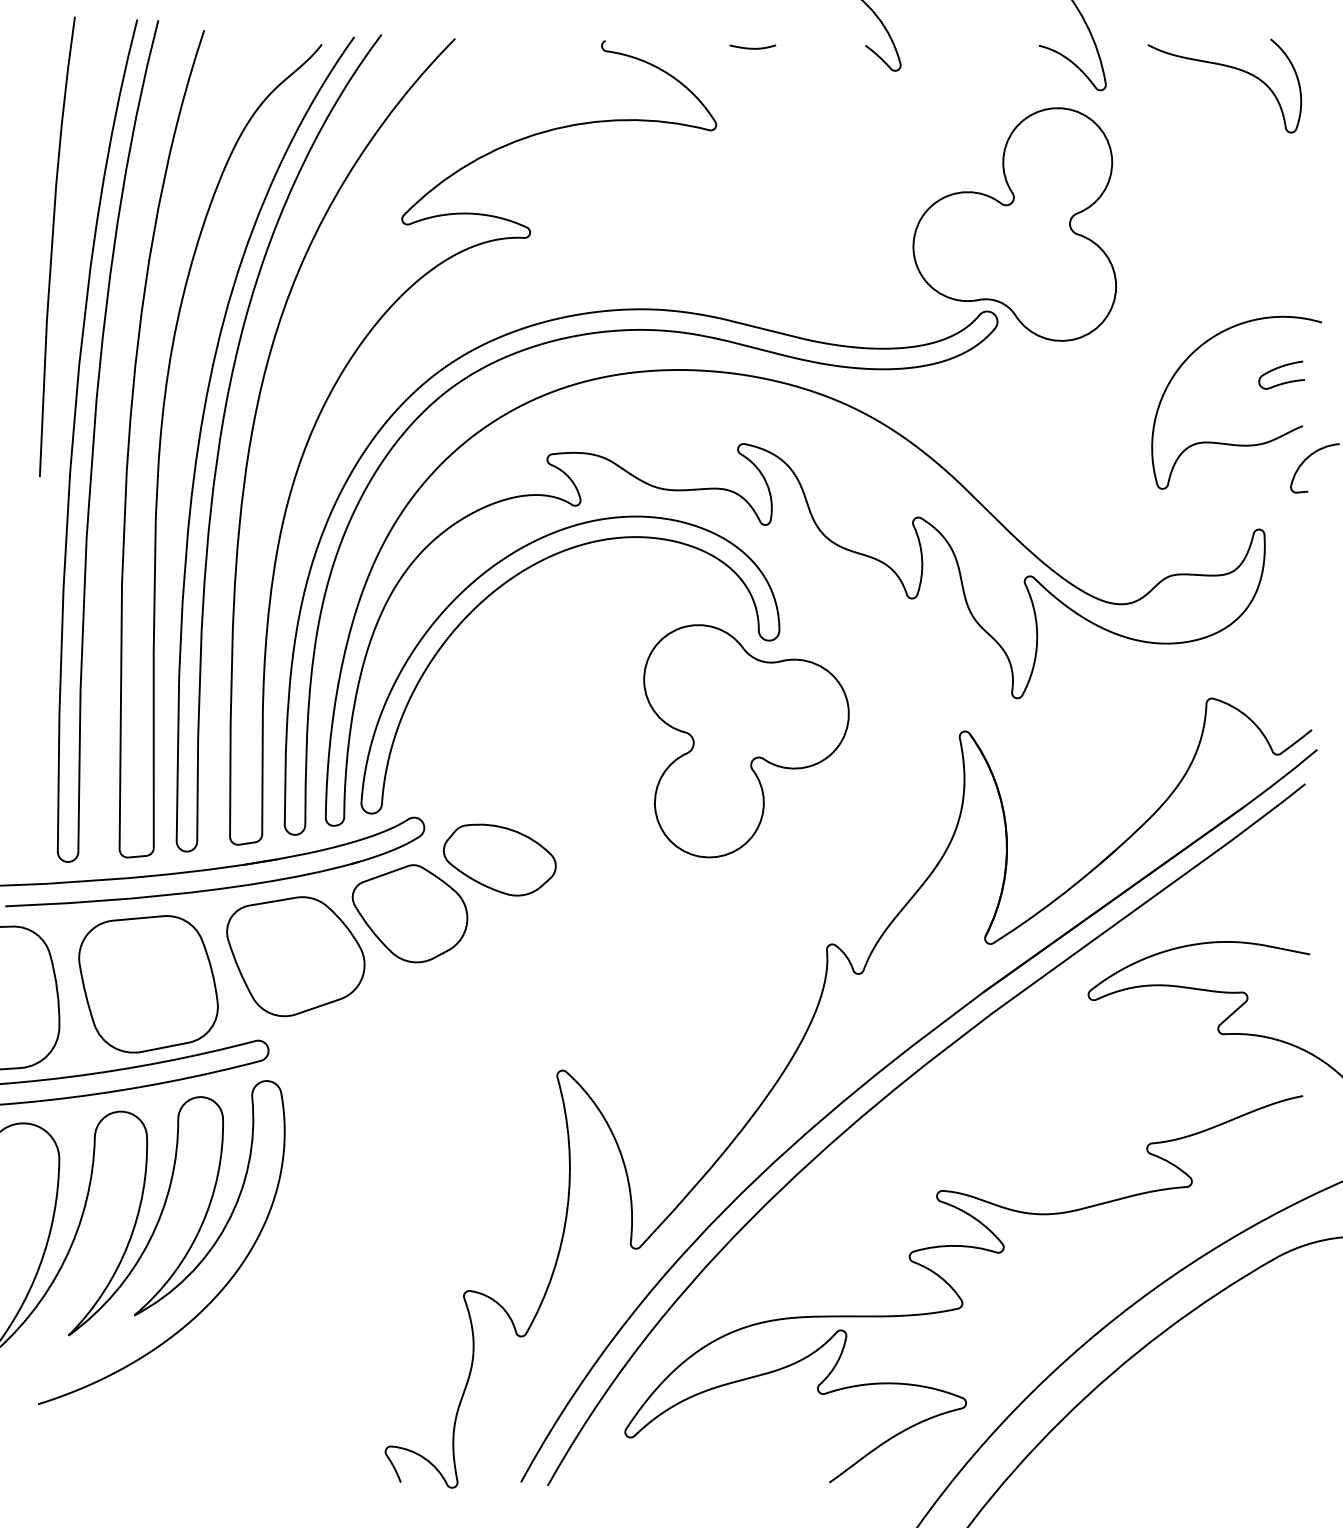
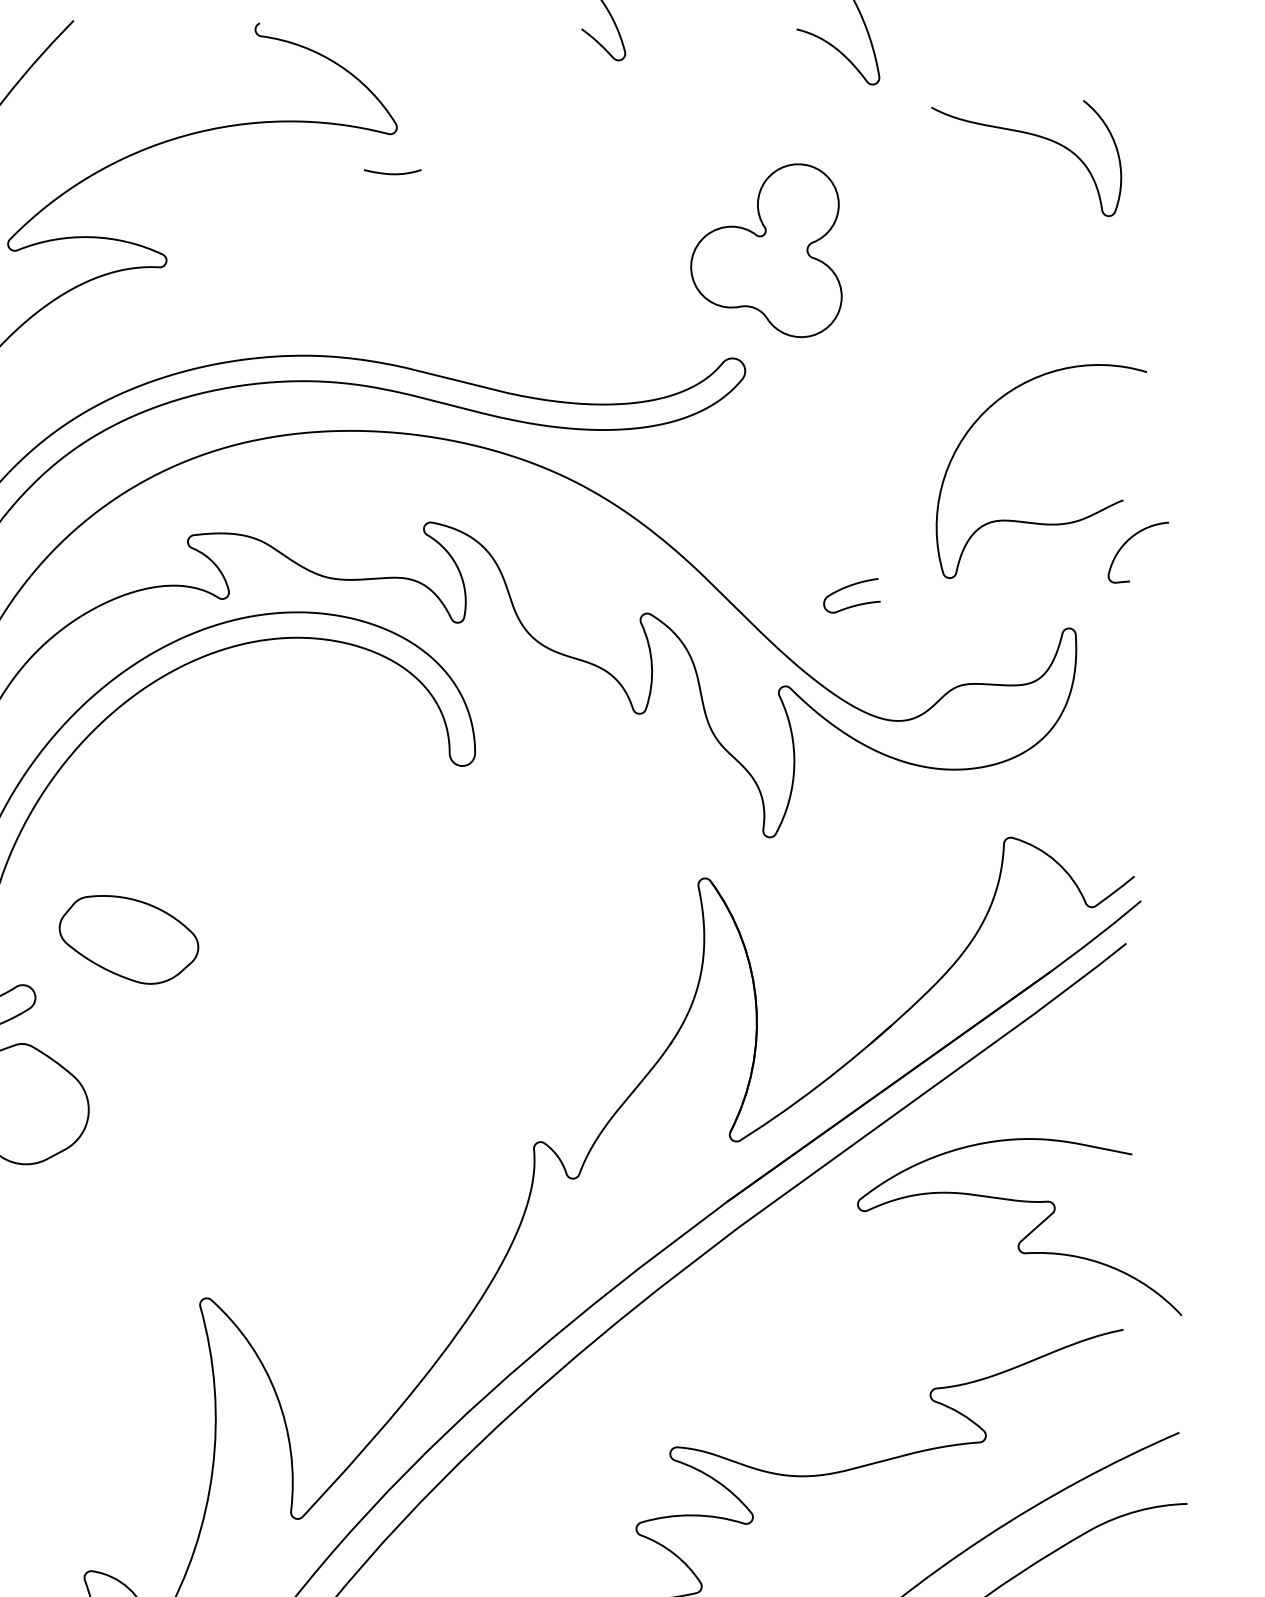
curve: (752, 47) -> (392, 172), moved
curve: (1228, 67) -> (1031, 135), moved
part: (1014, 224) -> (766, 250), size x0.6
curve: (1279, 368) -> (849, 587), moved
part: (746, 741) -> (434, 890), removed
part: (499, 859) -> (128, 939), moved

